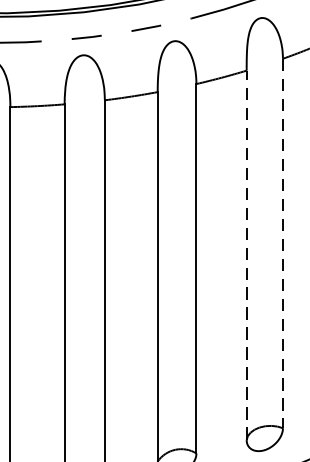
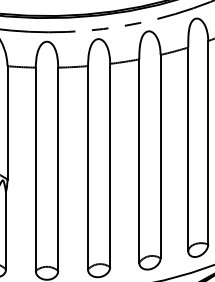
line: (283, 243) -> (208, 142), dashed -> solid
line: (247, 255) -> (188, 149), dashed -> solid

